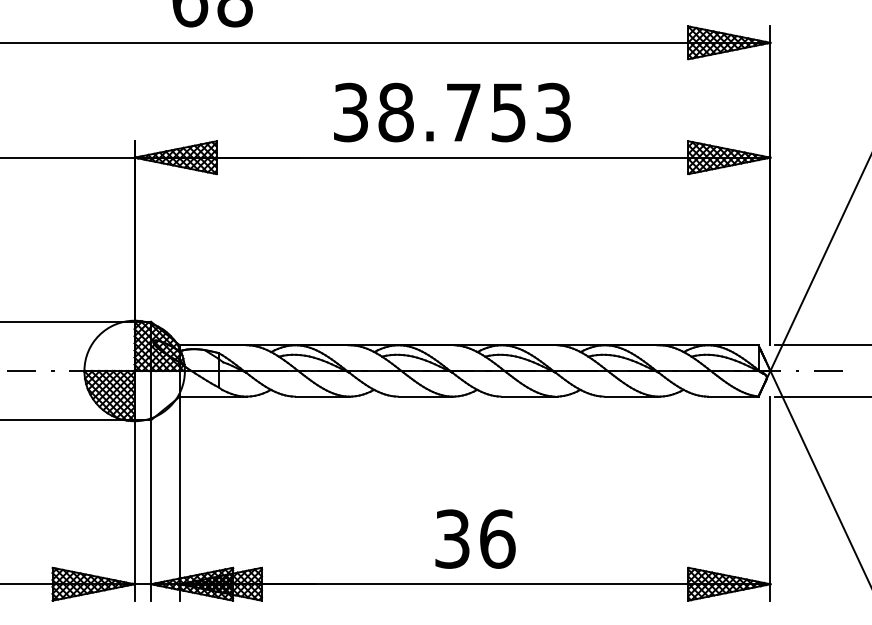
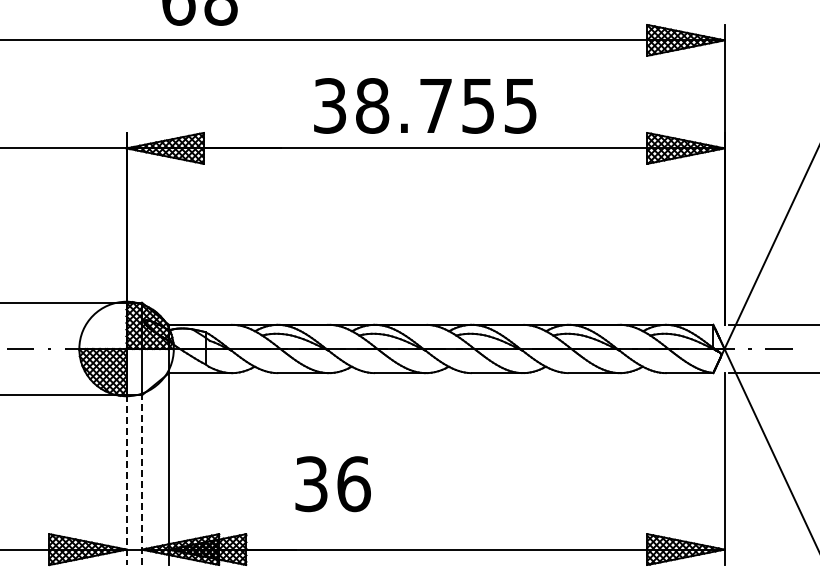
text: (553, 112) -> (520, 105), 38.753 -> 38.755
line: (134, 510) -> (126, 480), solid -> dashed
line: (151, 510) -> (142, 480), solid -> dashed
text: (474, 539) -> (332, 484), moved

